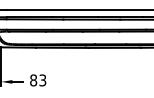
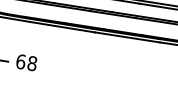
text: (38, 80) -> (26, 62), 83 -> 68

